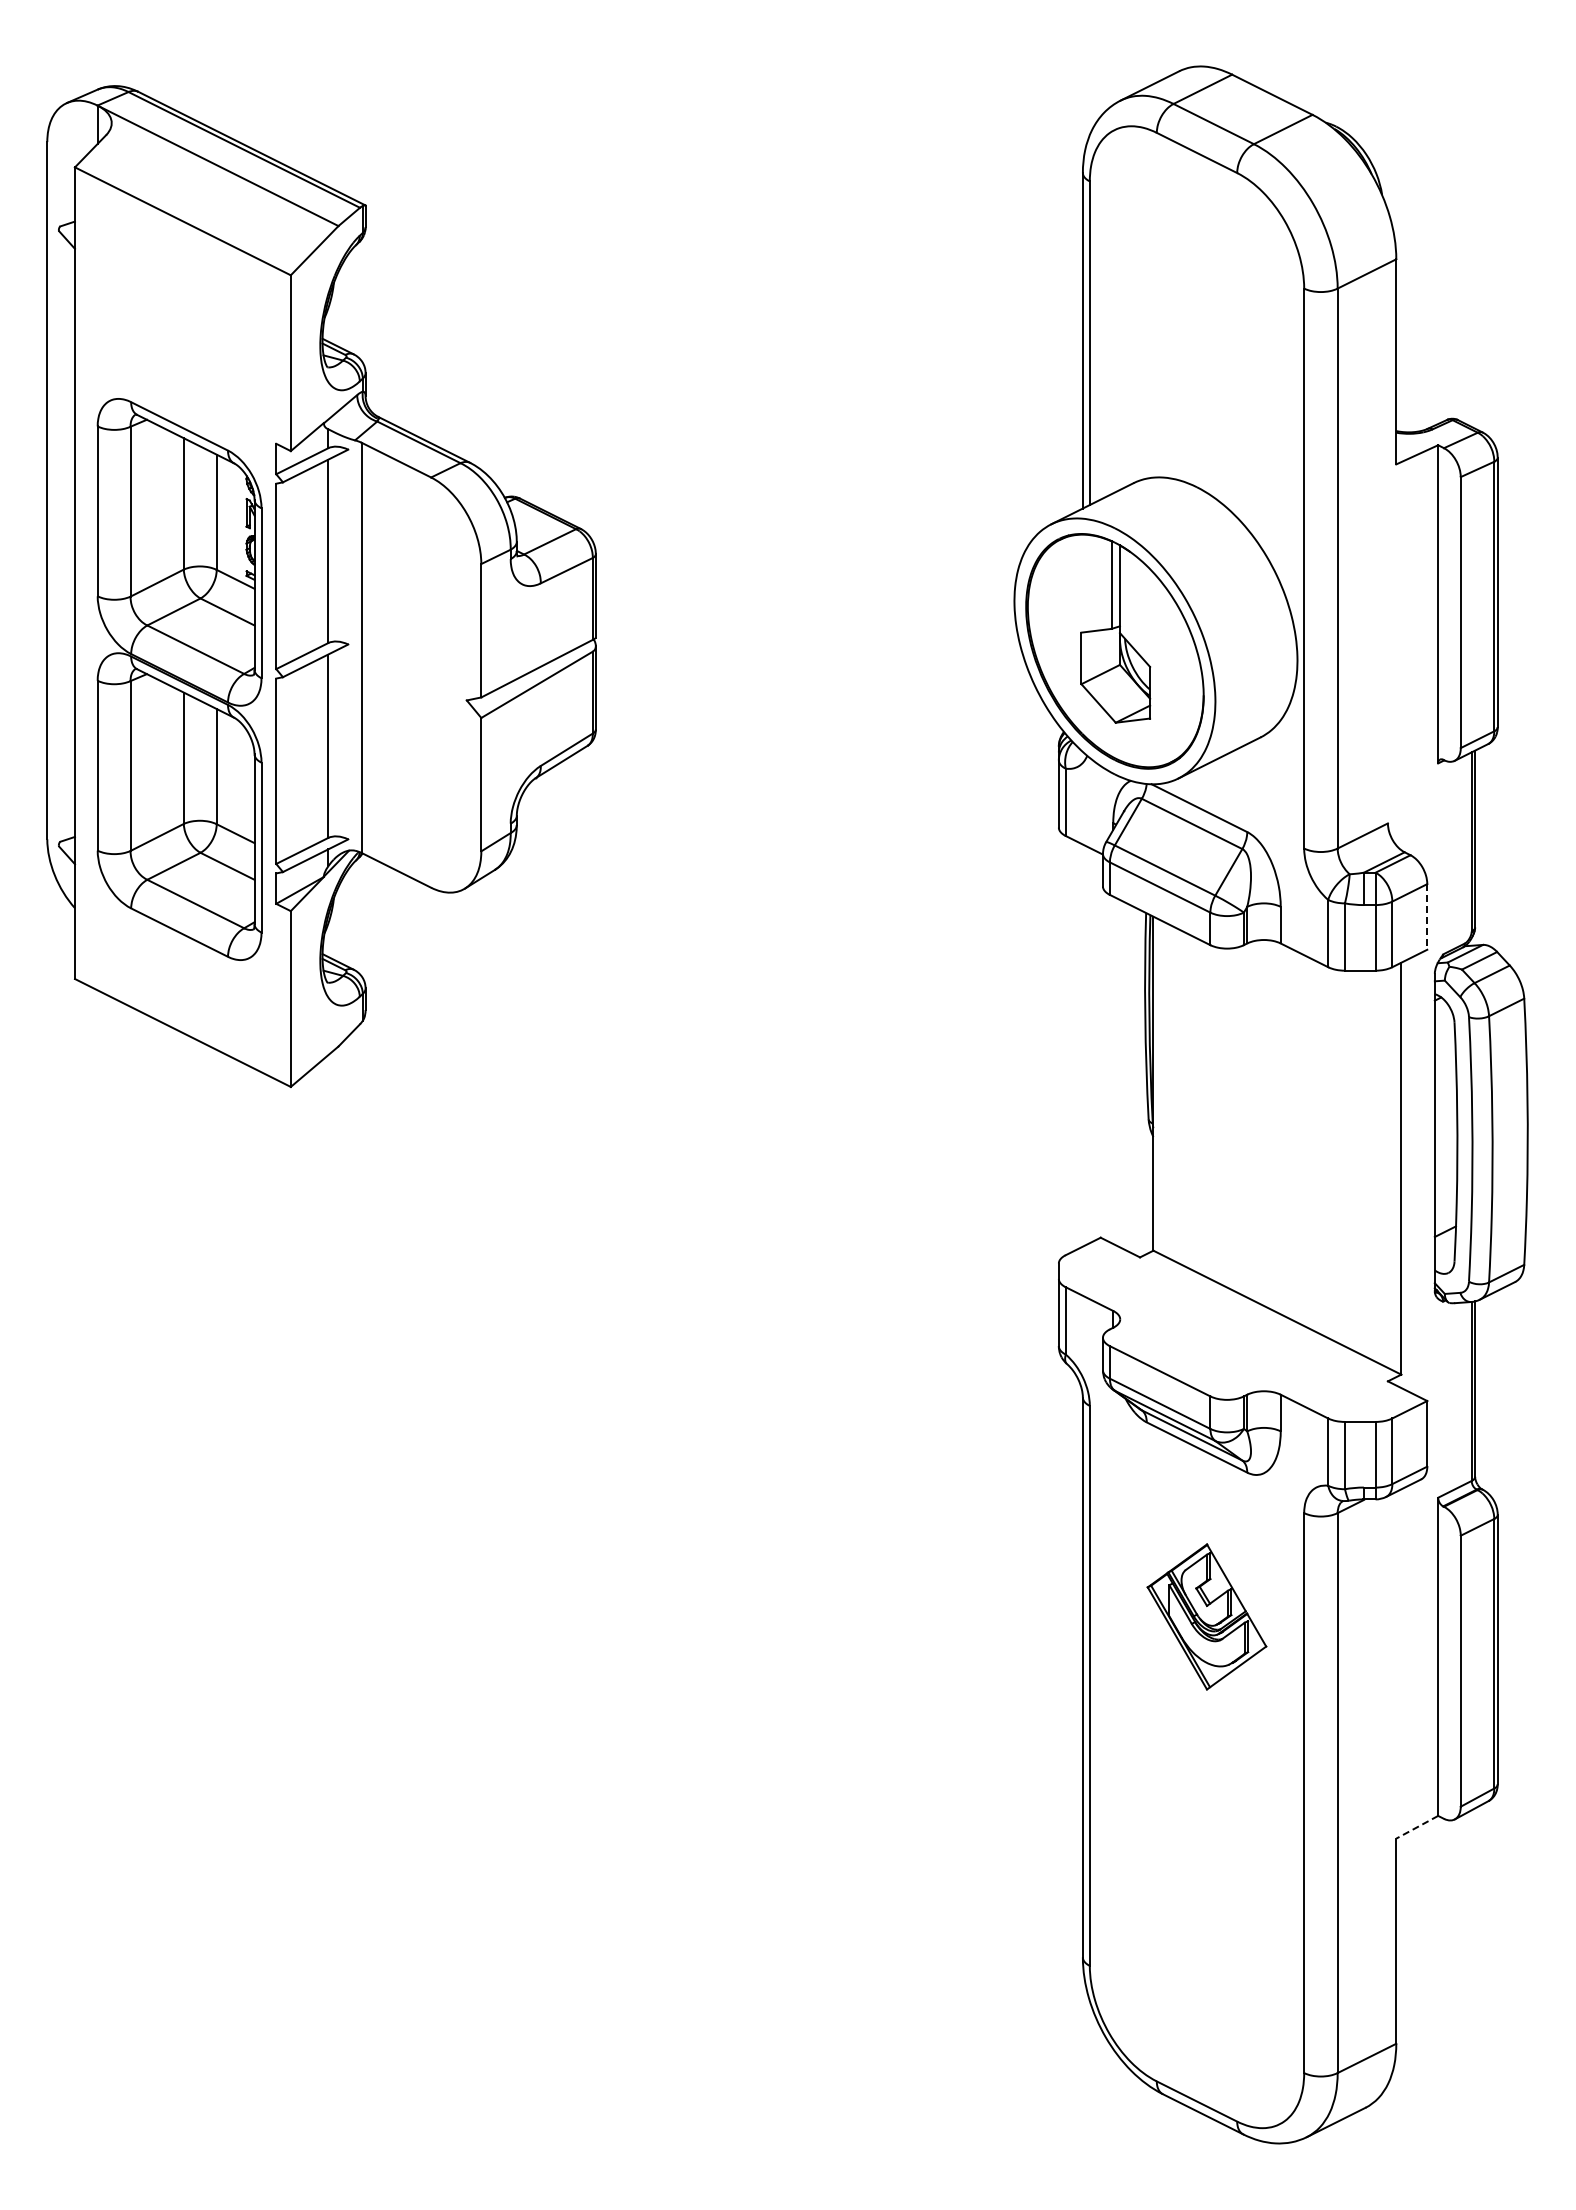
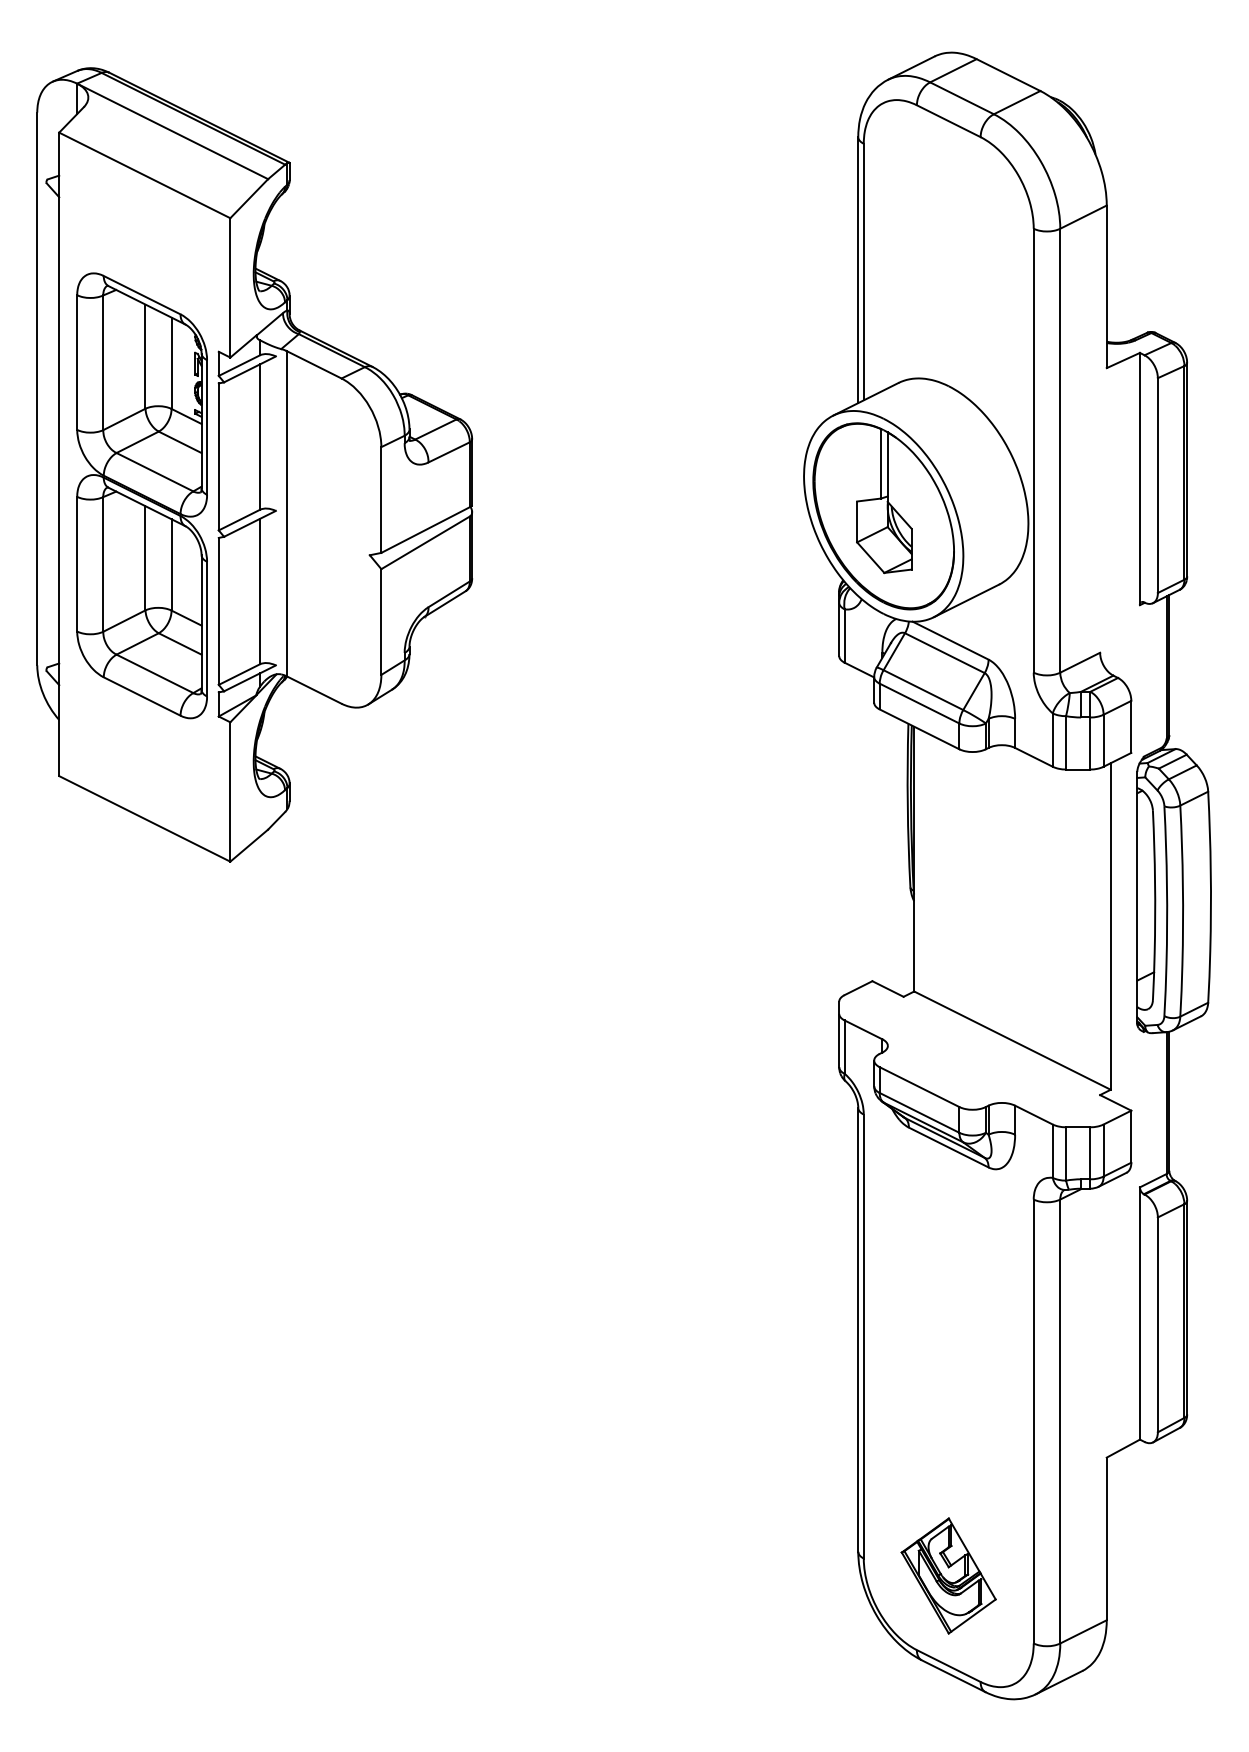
part: (179, 679) -> (142, 495), moved
line: (1427, 916) -> (1131, 726), dashed -> solid
part: (1206, 1616) -> (948, 1575), moved
line: (1417, 1827) -> (1123, 1448), dashed -> solid

